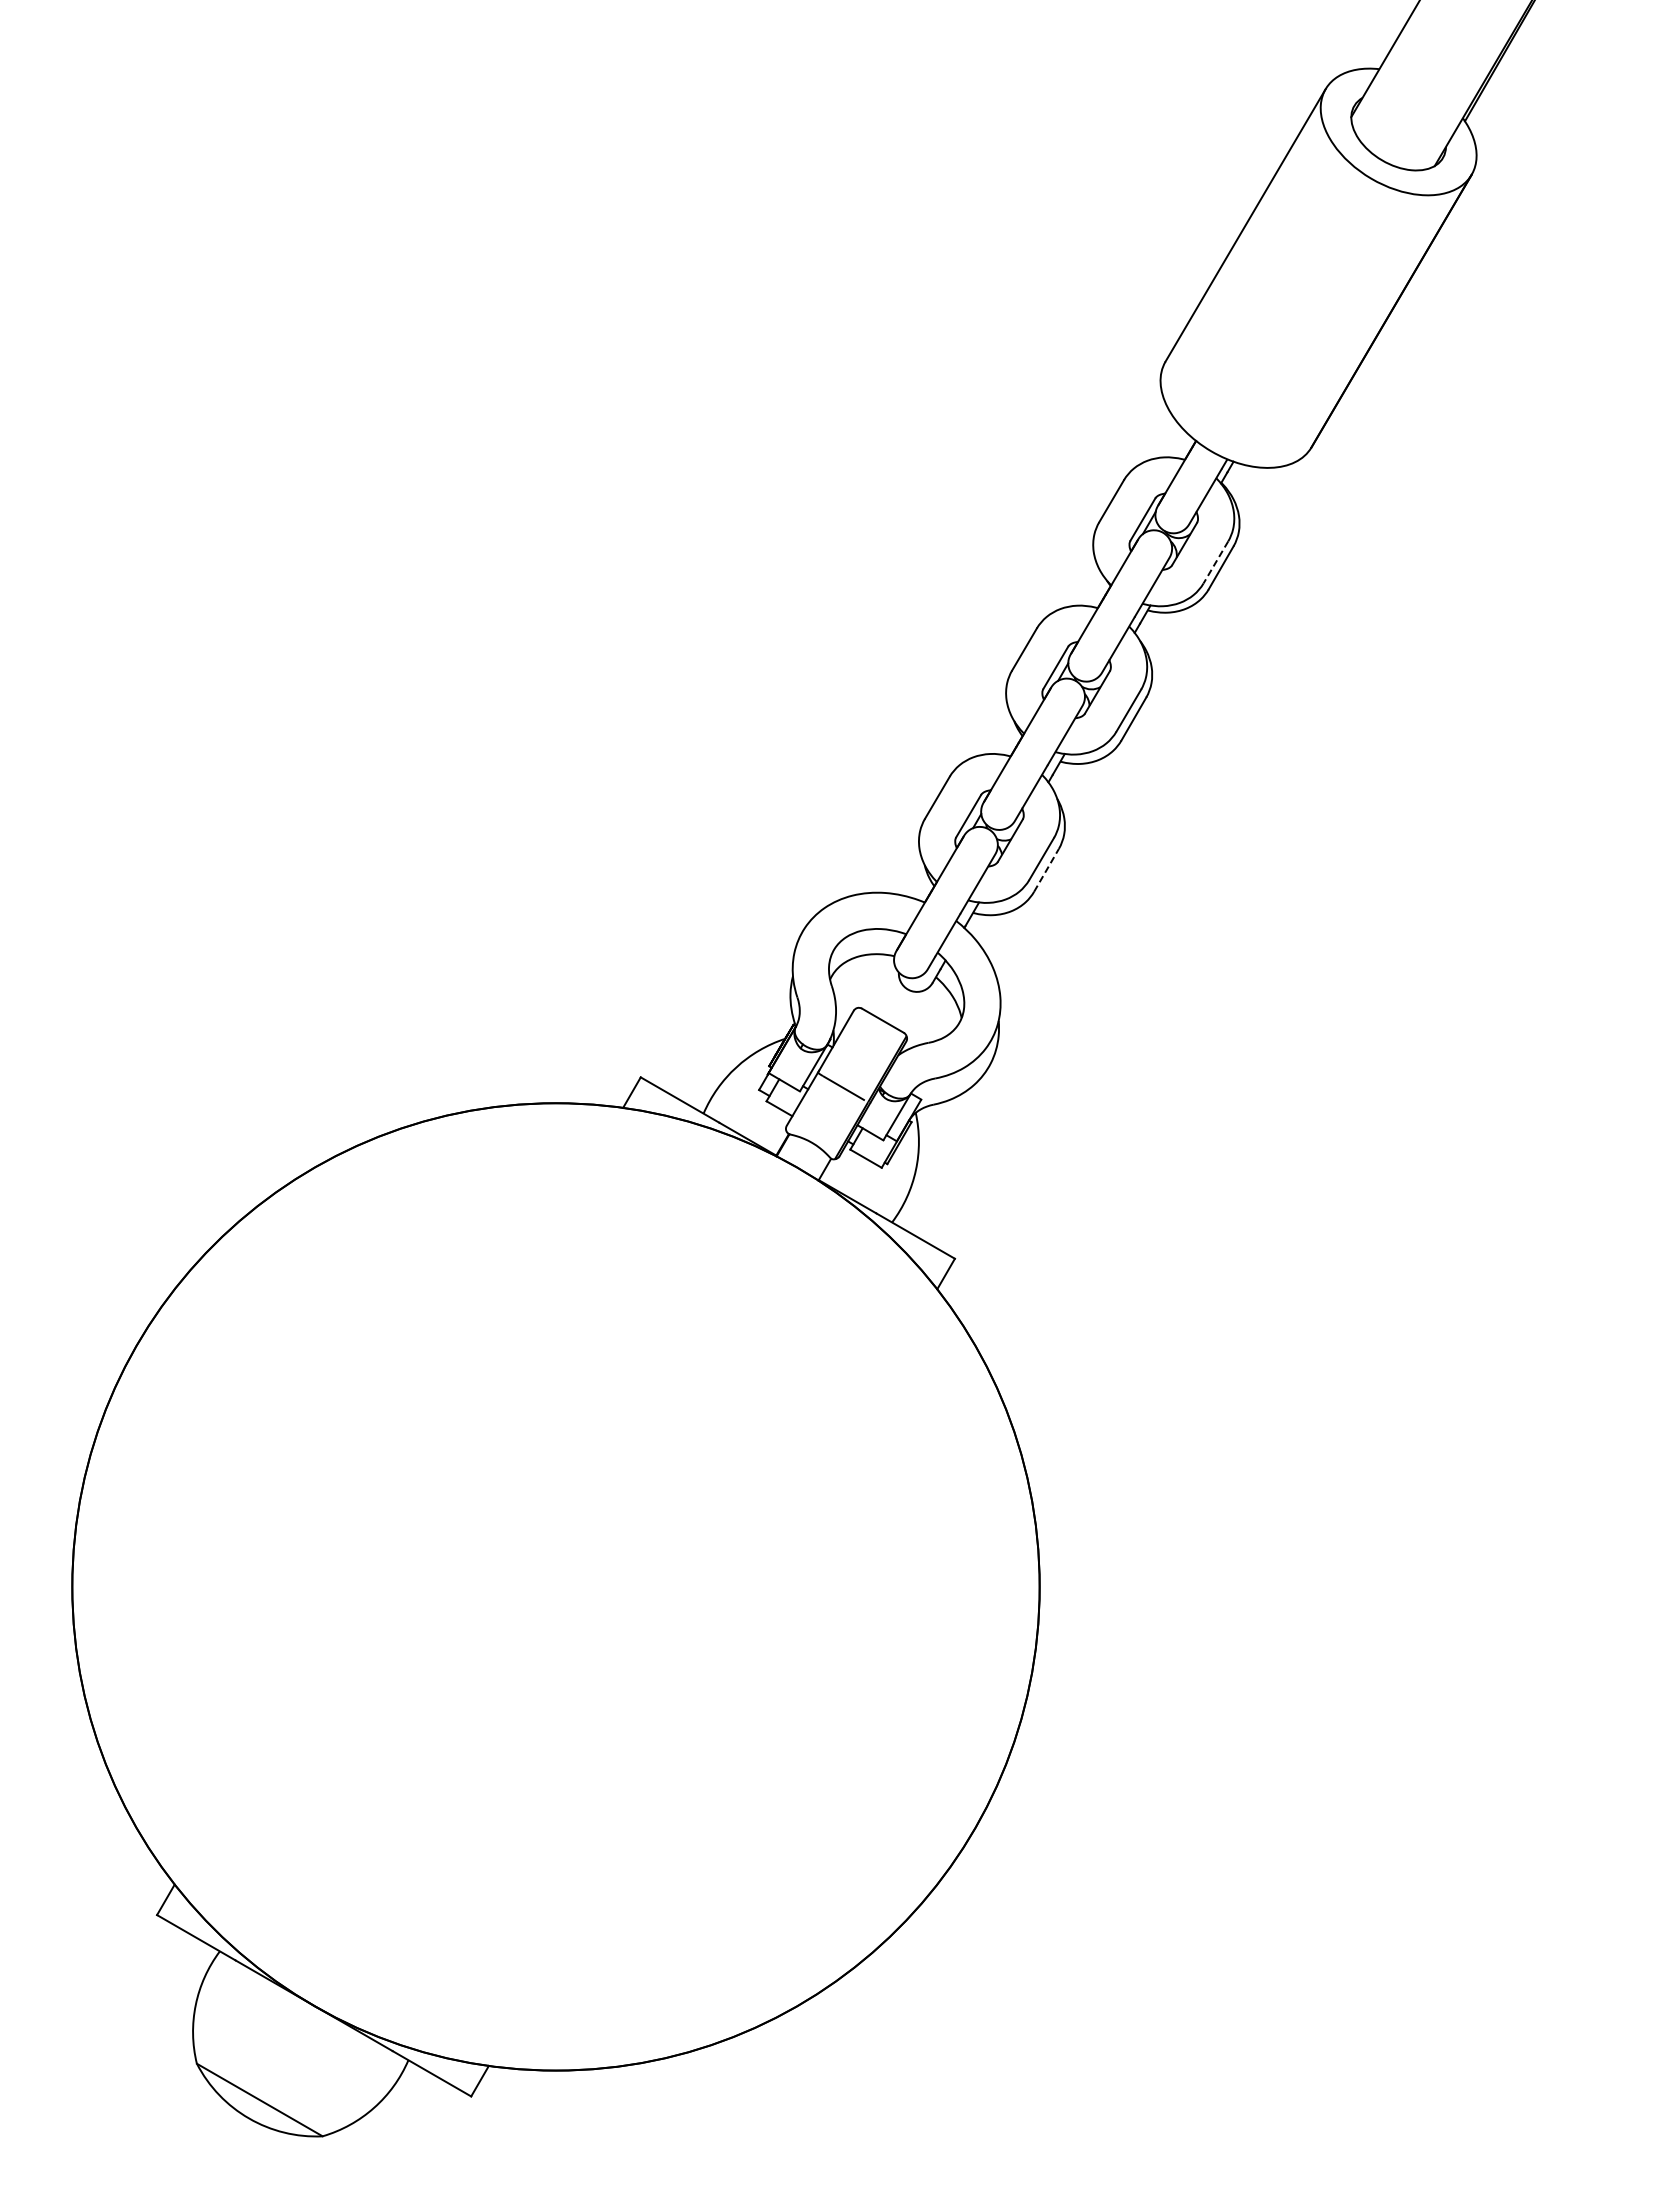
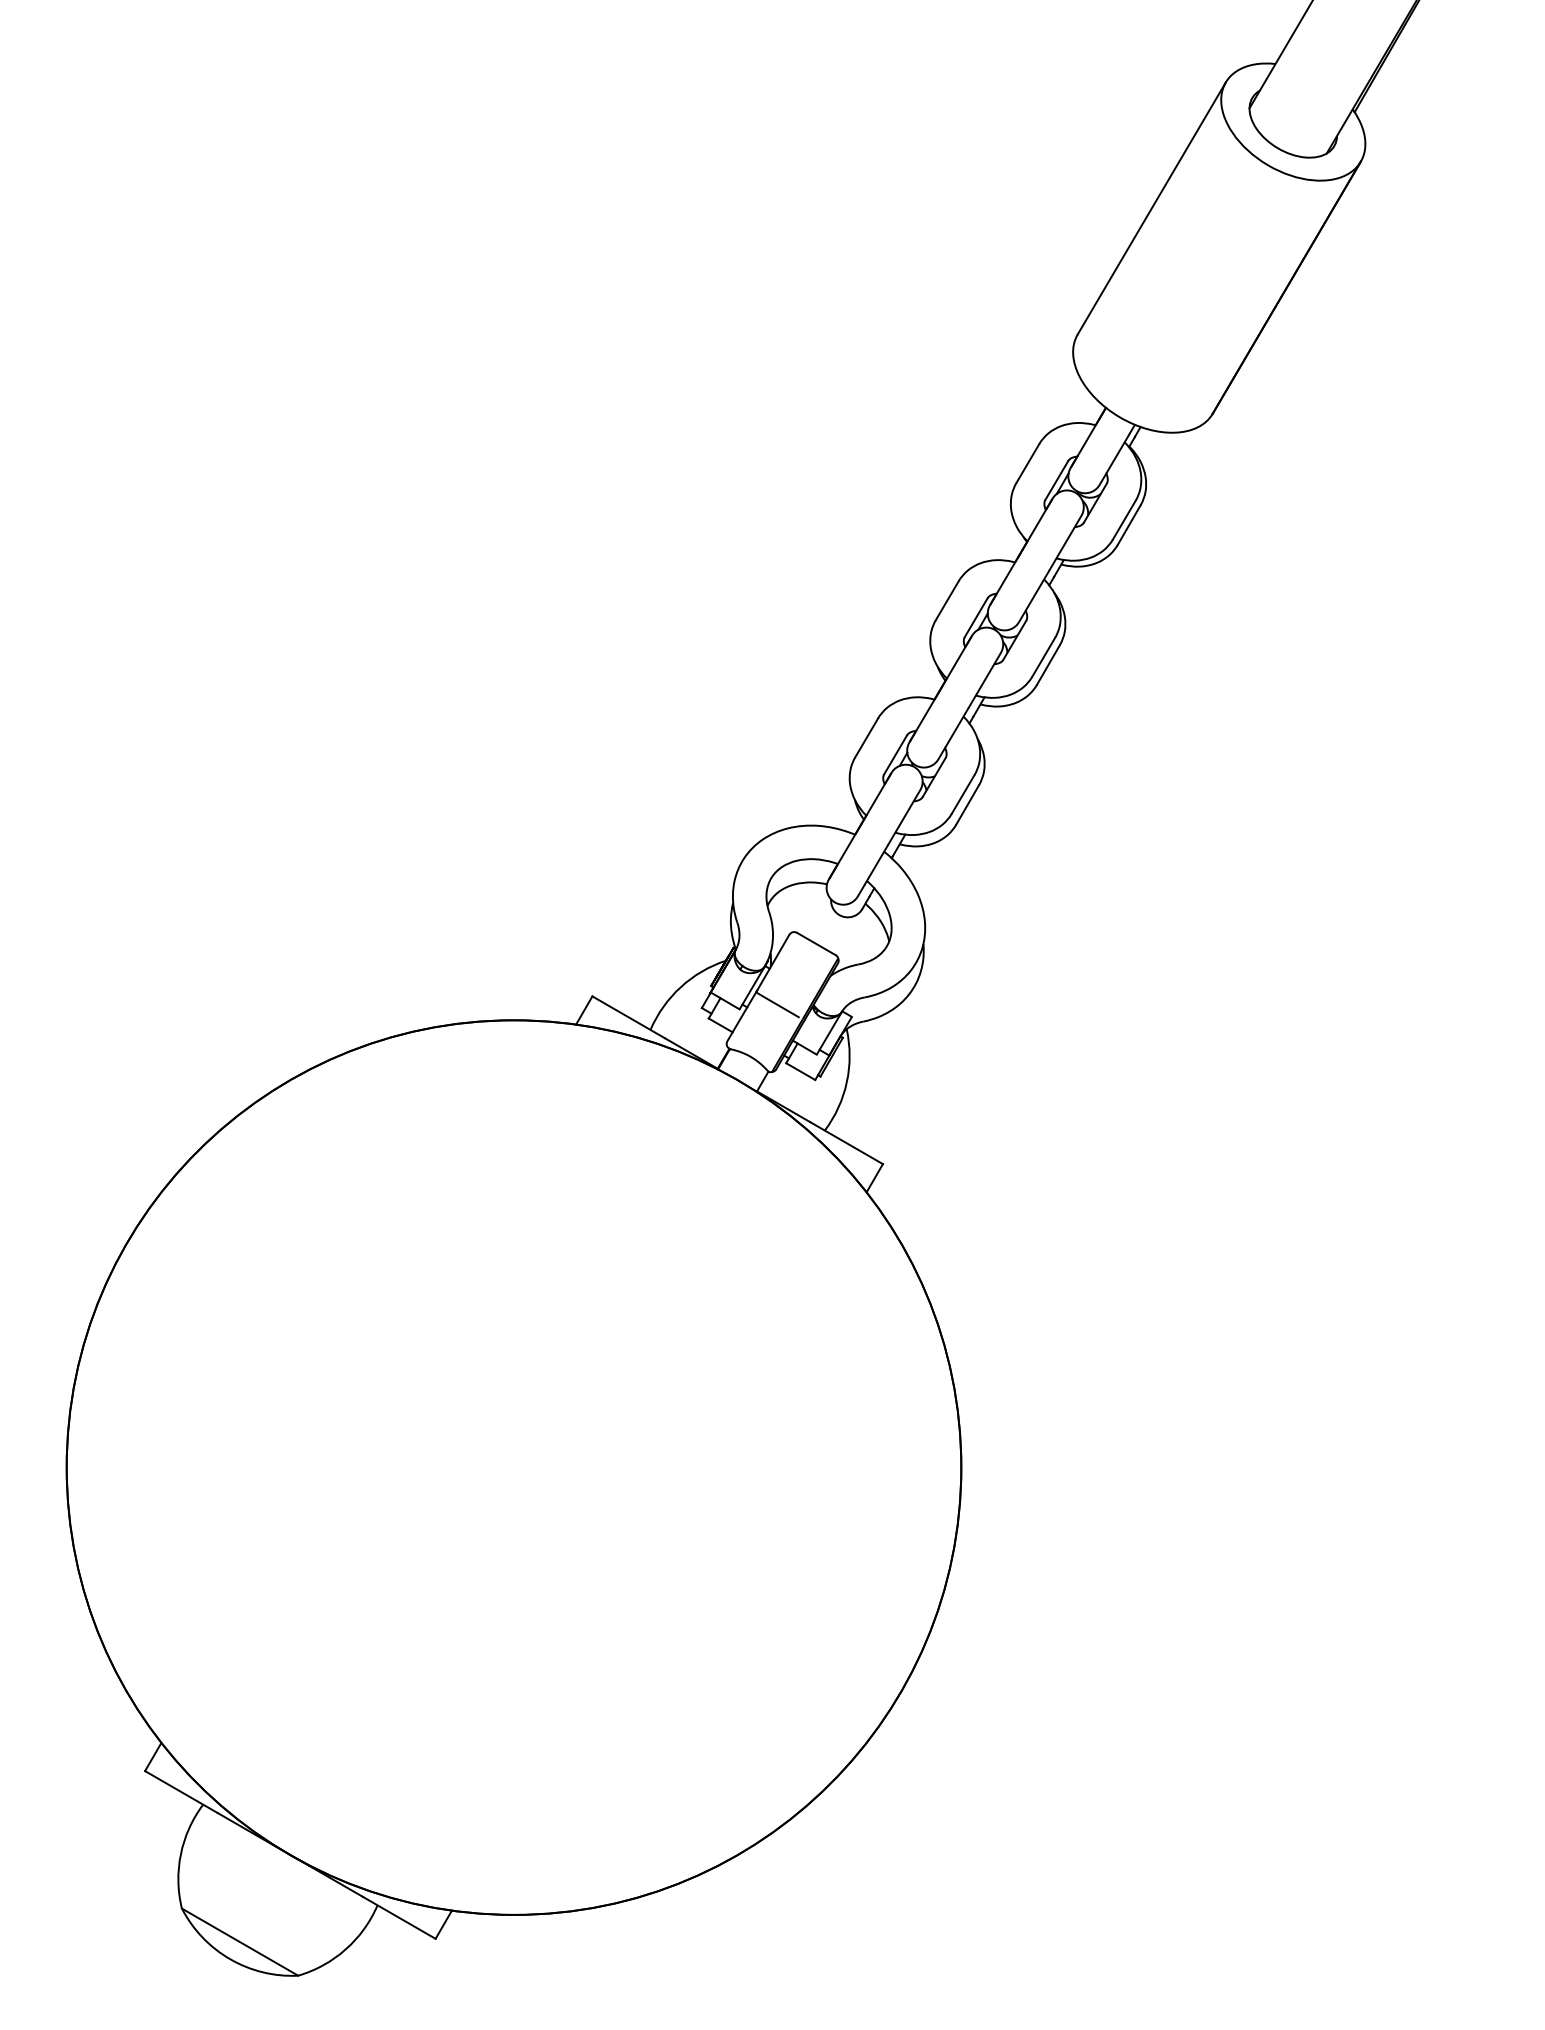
line: (1215, 562) -> (1123, 520), dashed -> solid
line: (1046, 870) -> (967, 805), dashed -> solid

